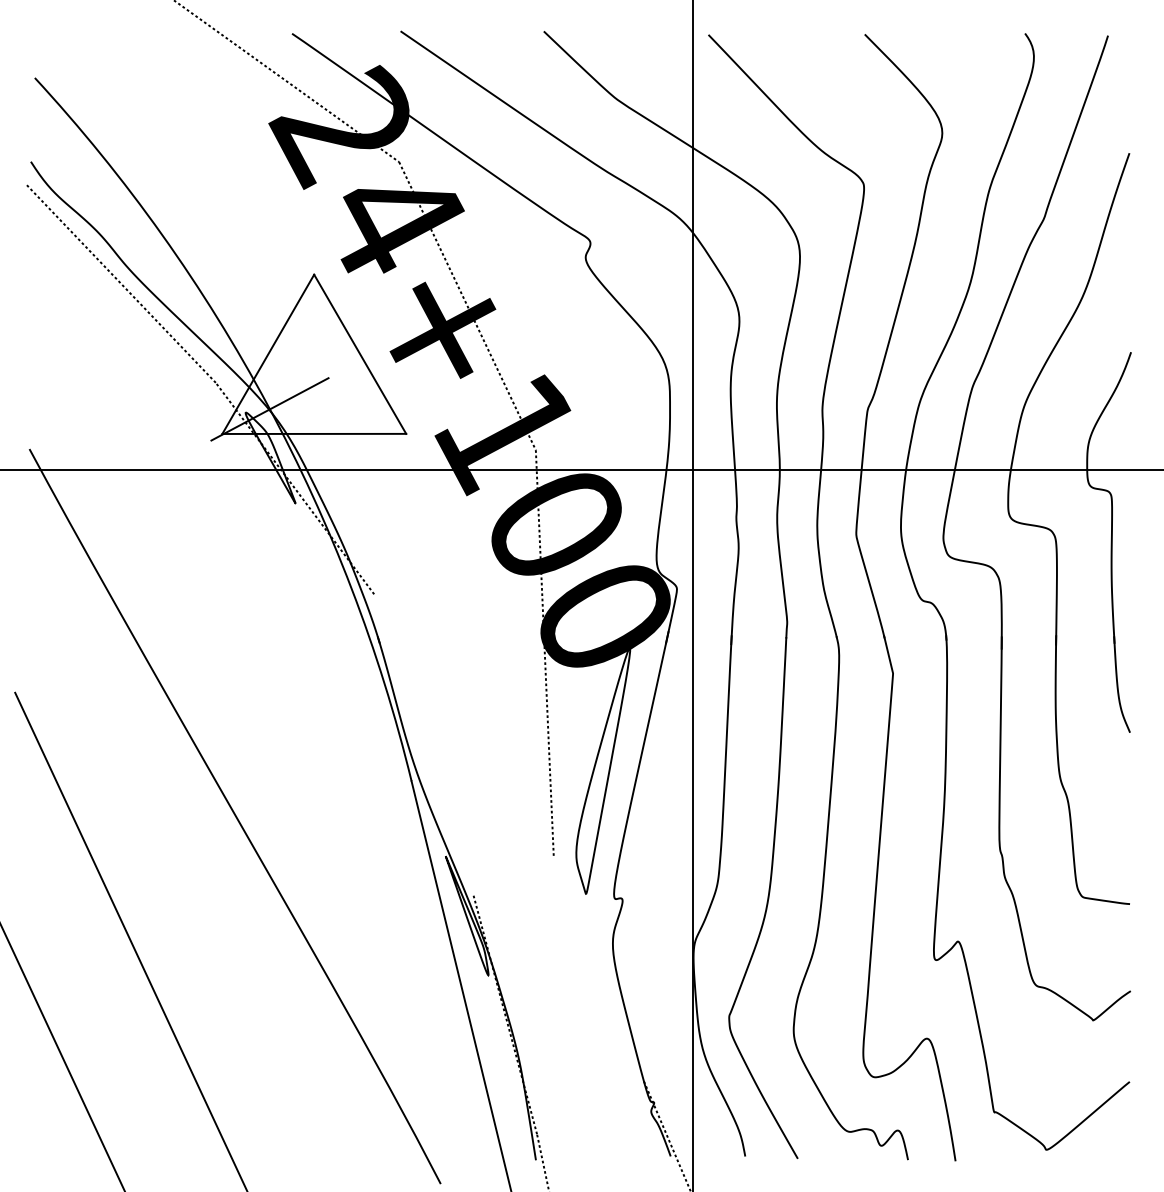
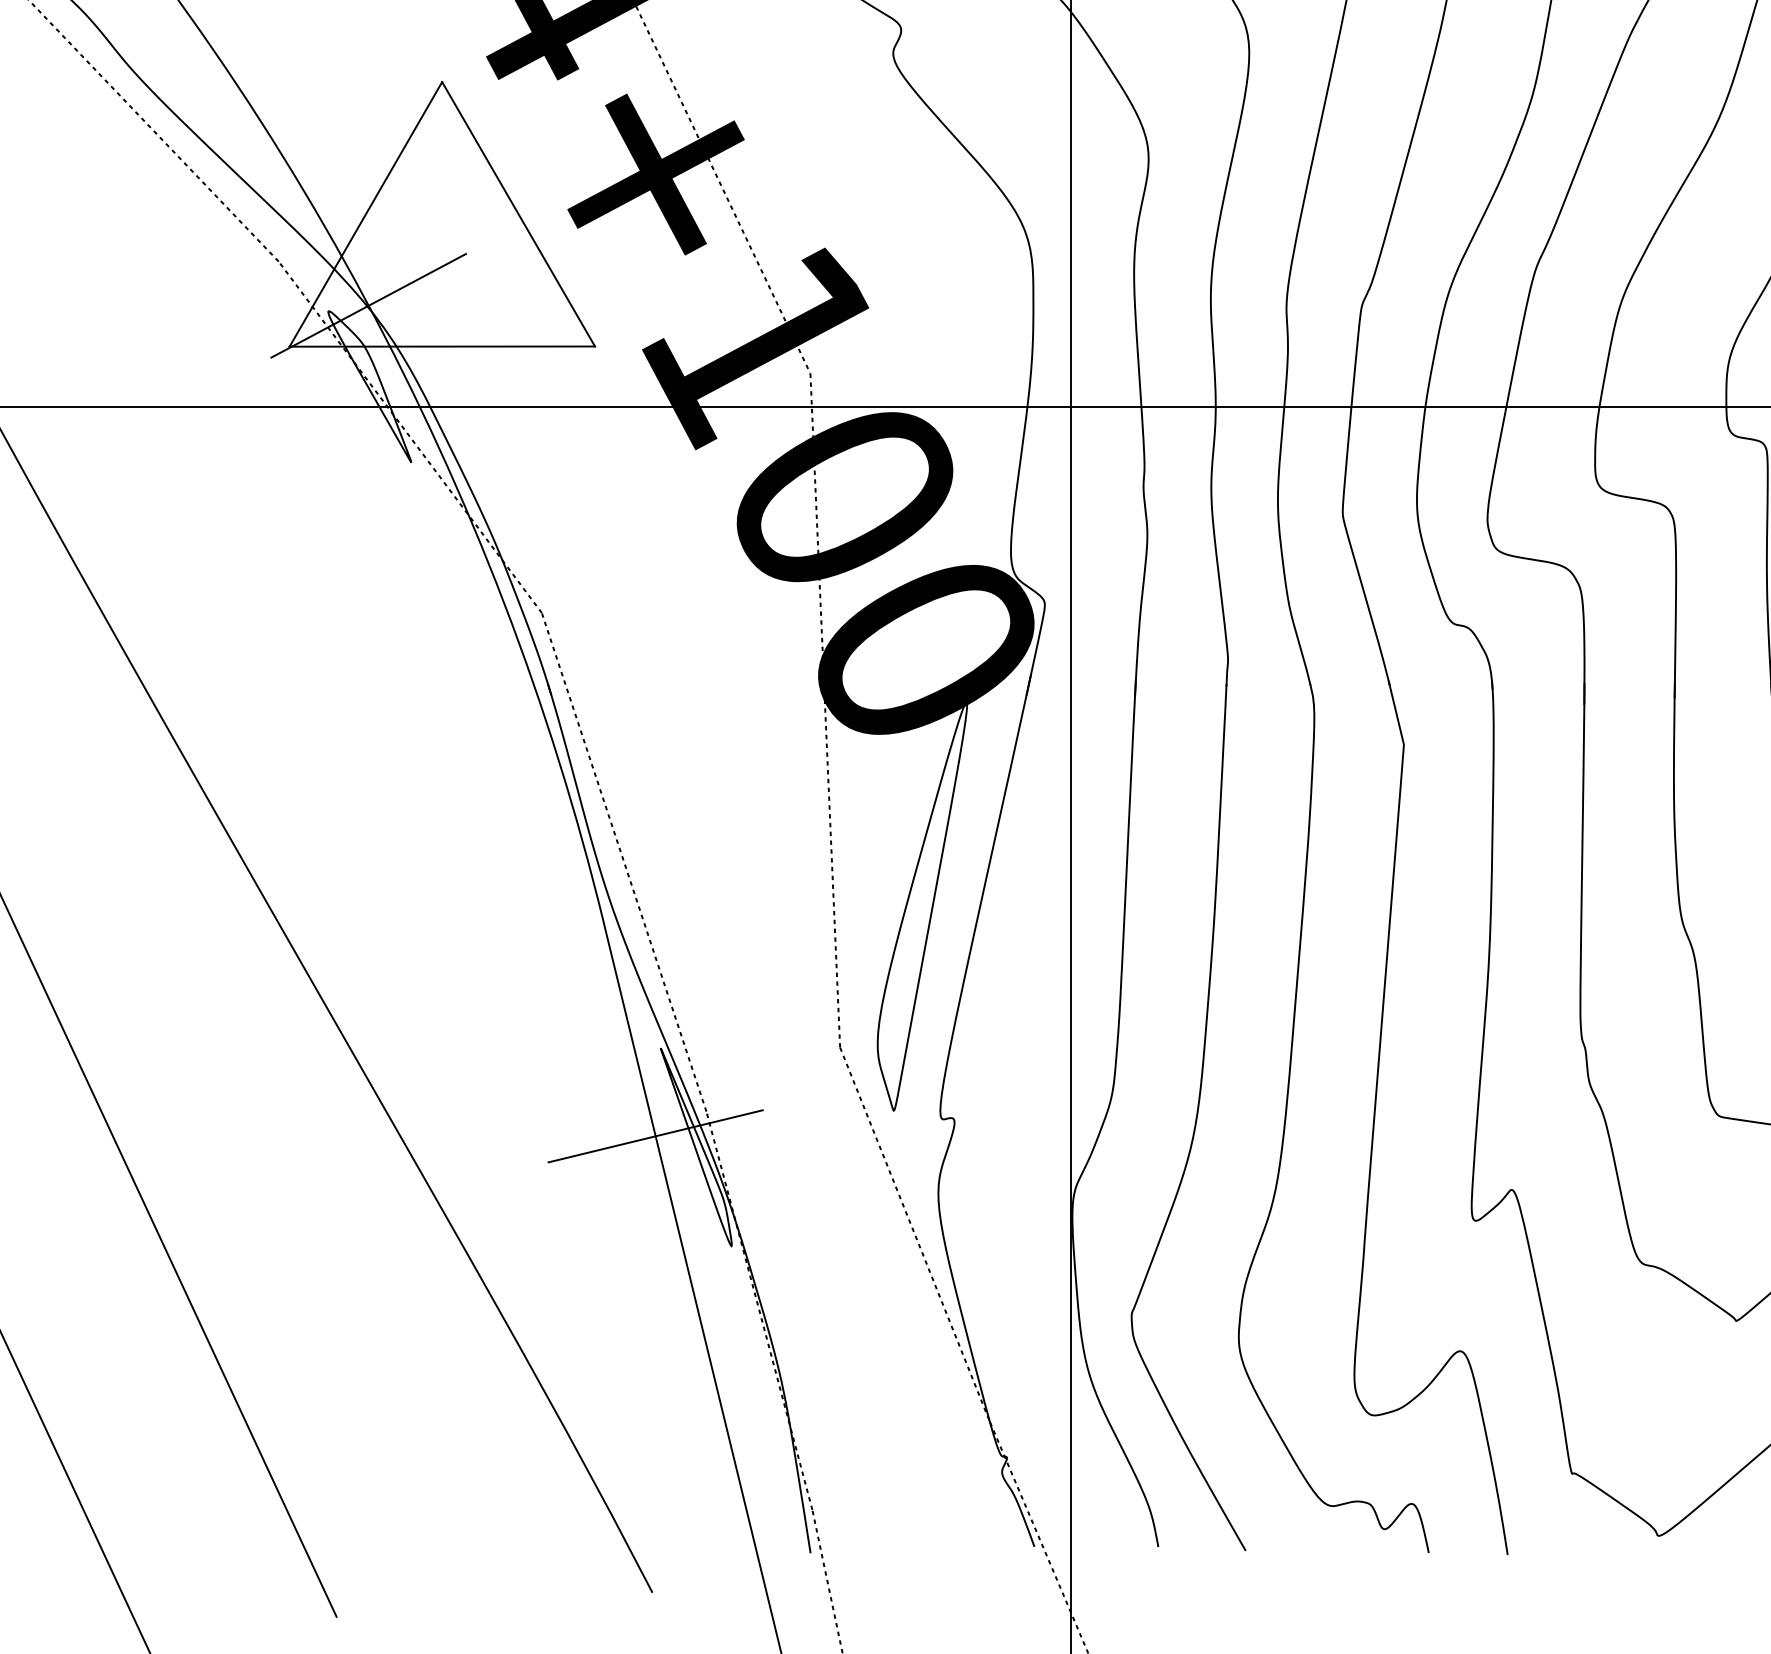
line: (423, 744) -> (623, 862), added
line: (442, 908) -> (655, 1134), added
line: (598, 968) -> (914, 1234), added

